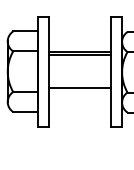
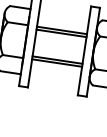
line: (80, 91) -> (57, 62), added

